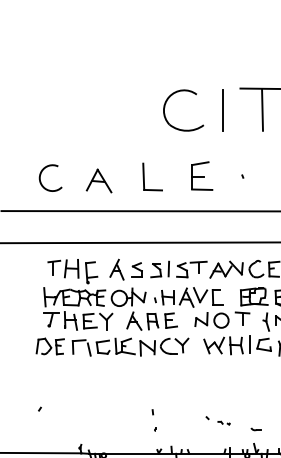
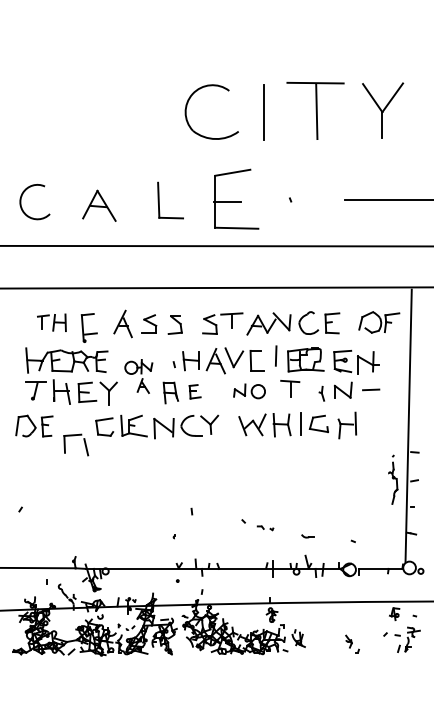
part: (201, 176) -> (235, 199), size x1.6
part: (63, 268) -> (51, 322), size x0.7
line: (169, 268) -> (276, 355), moved
part: (128, 309) -> (138, 376), size x0.6
part: (170, 320) -> (194, 391), size x0.7
part: (211, 320) -> (249, 391), size x0.7
part: (266, 321) -> (321, 393), size x0.6
part: (87, 347) -> (84, 444), moved
line: (152, 412) -> (191, 511), moved

